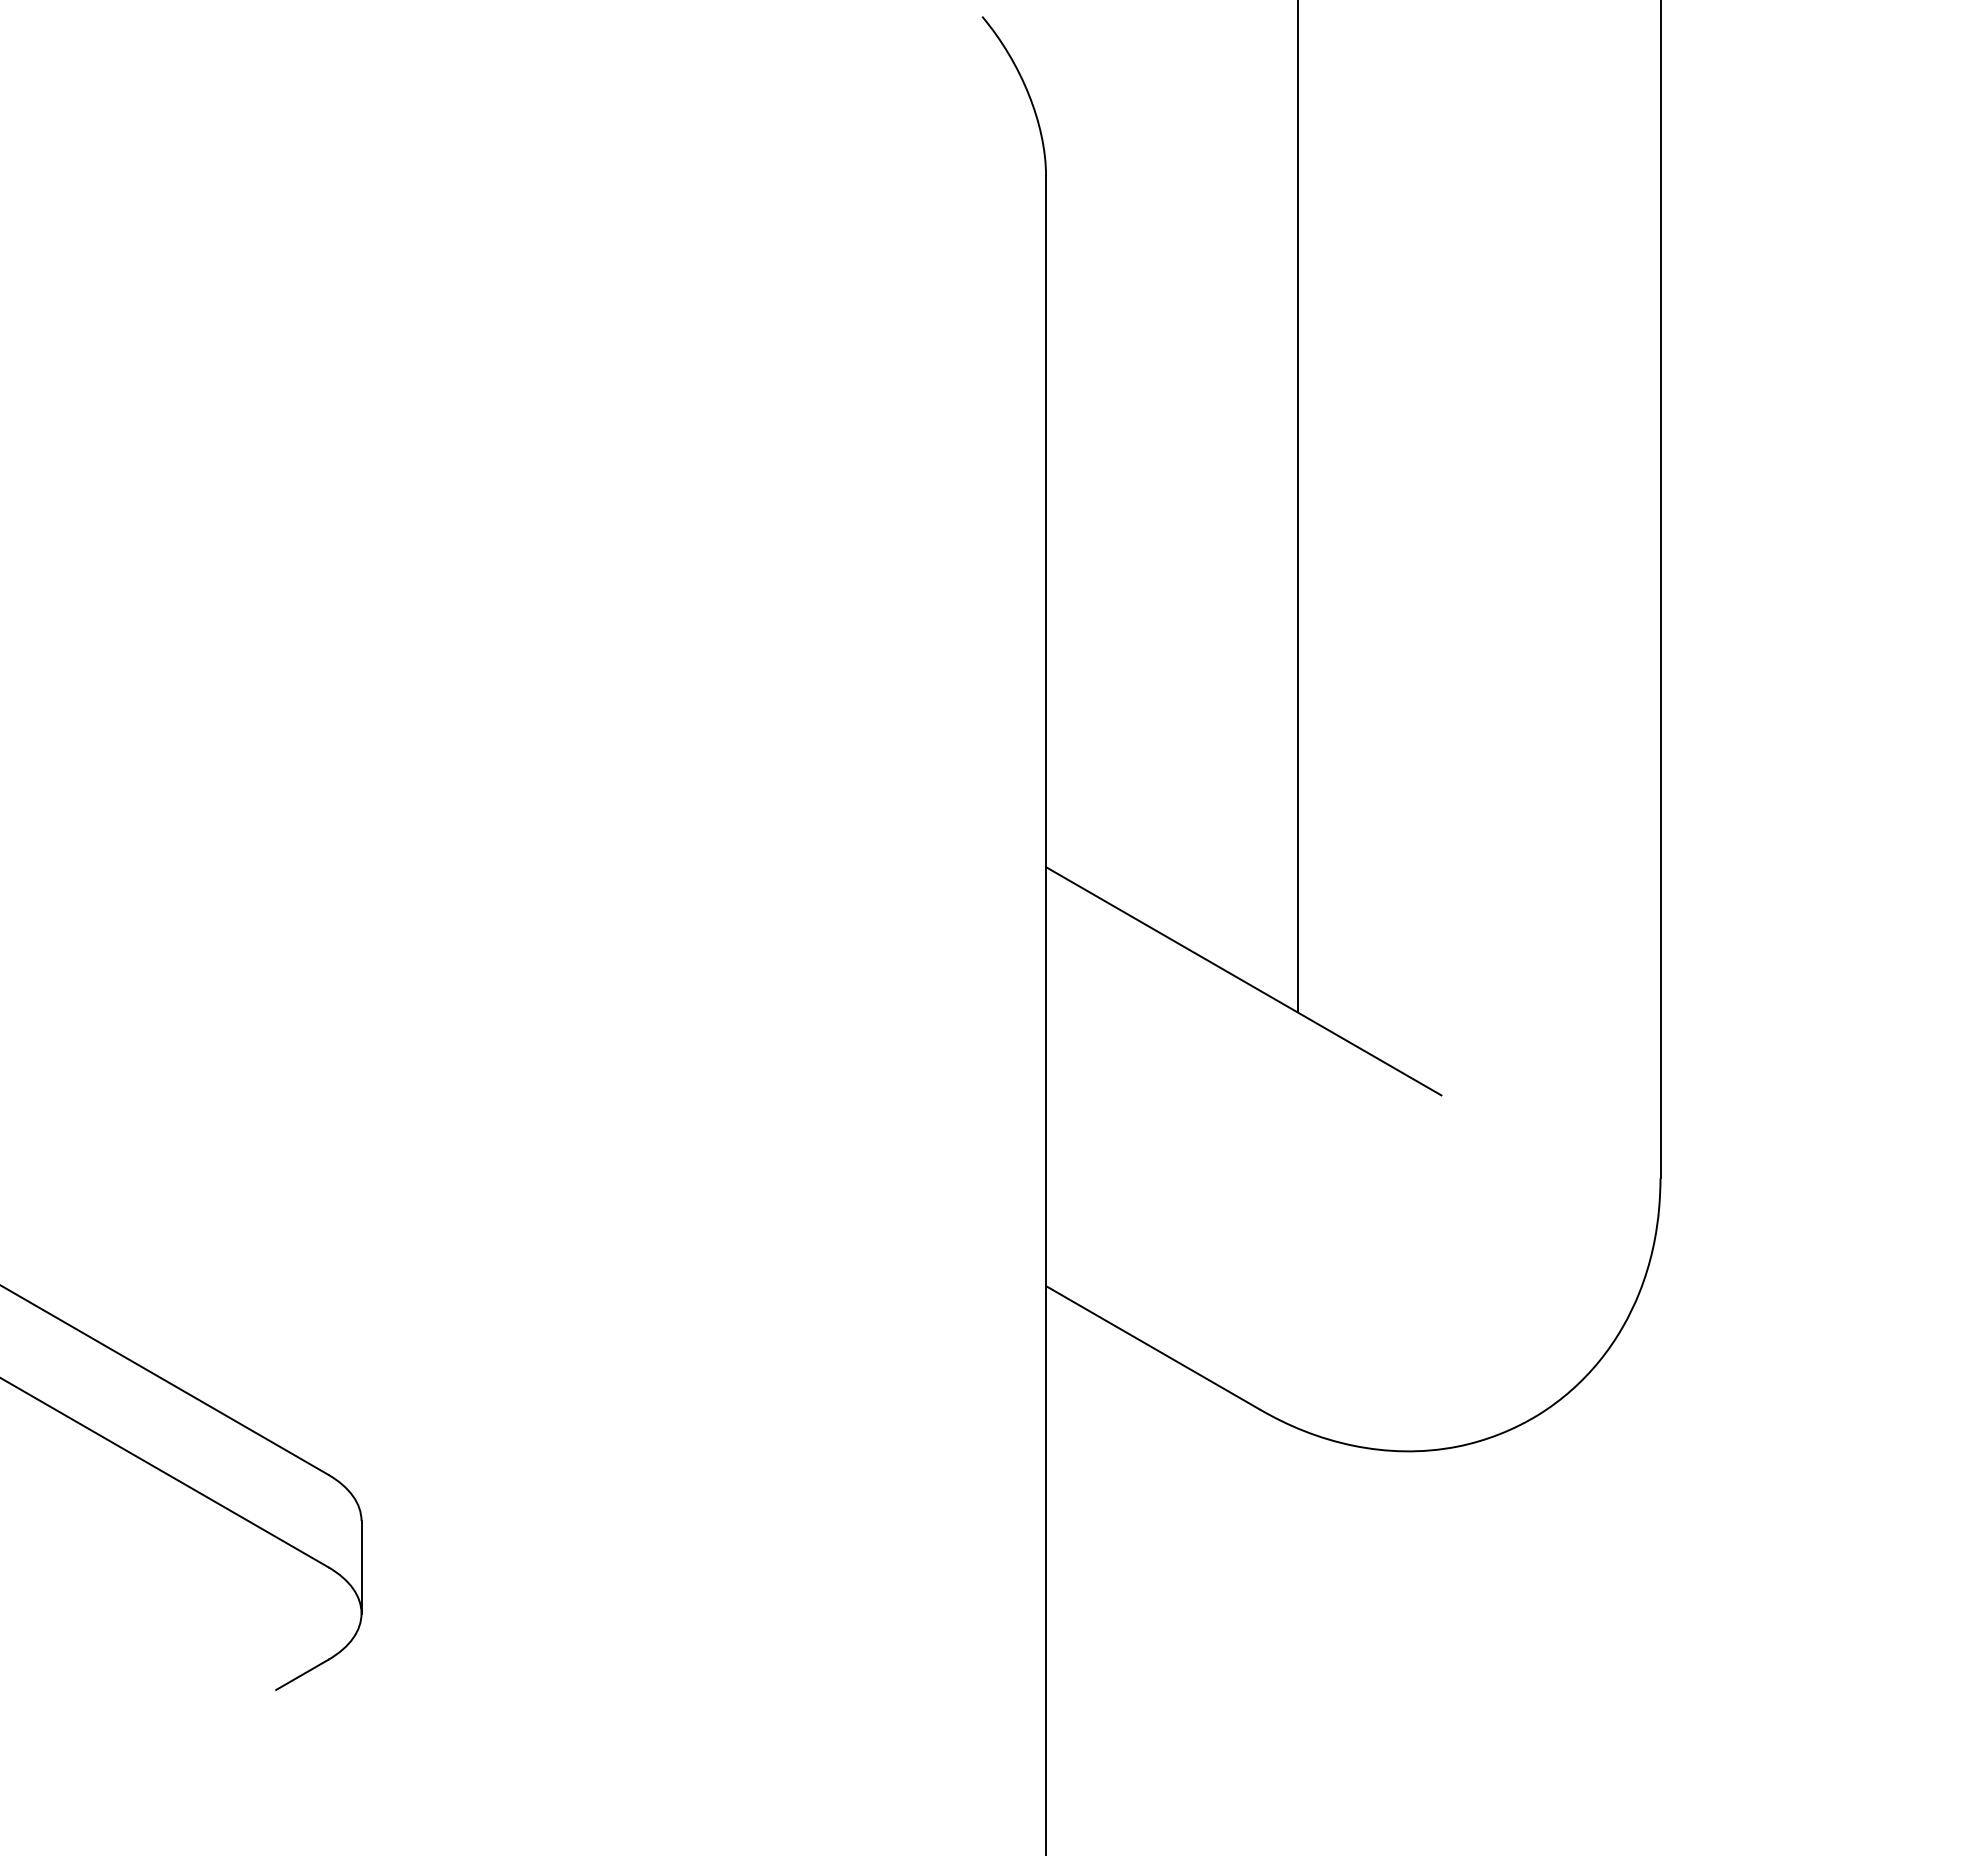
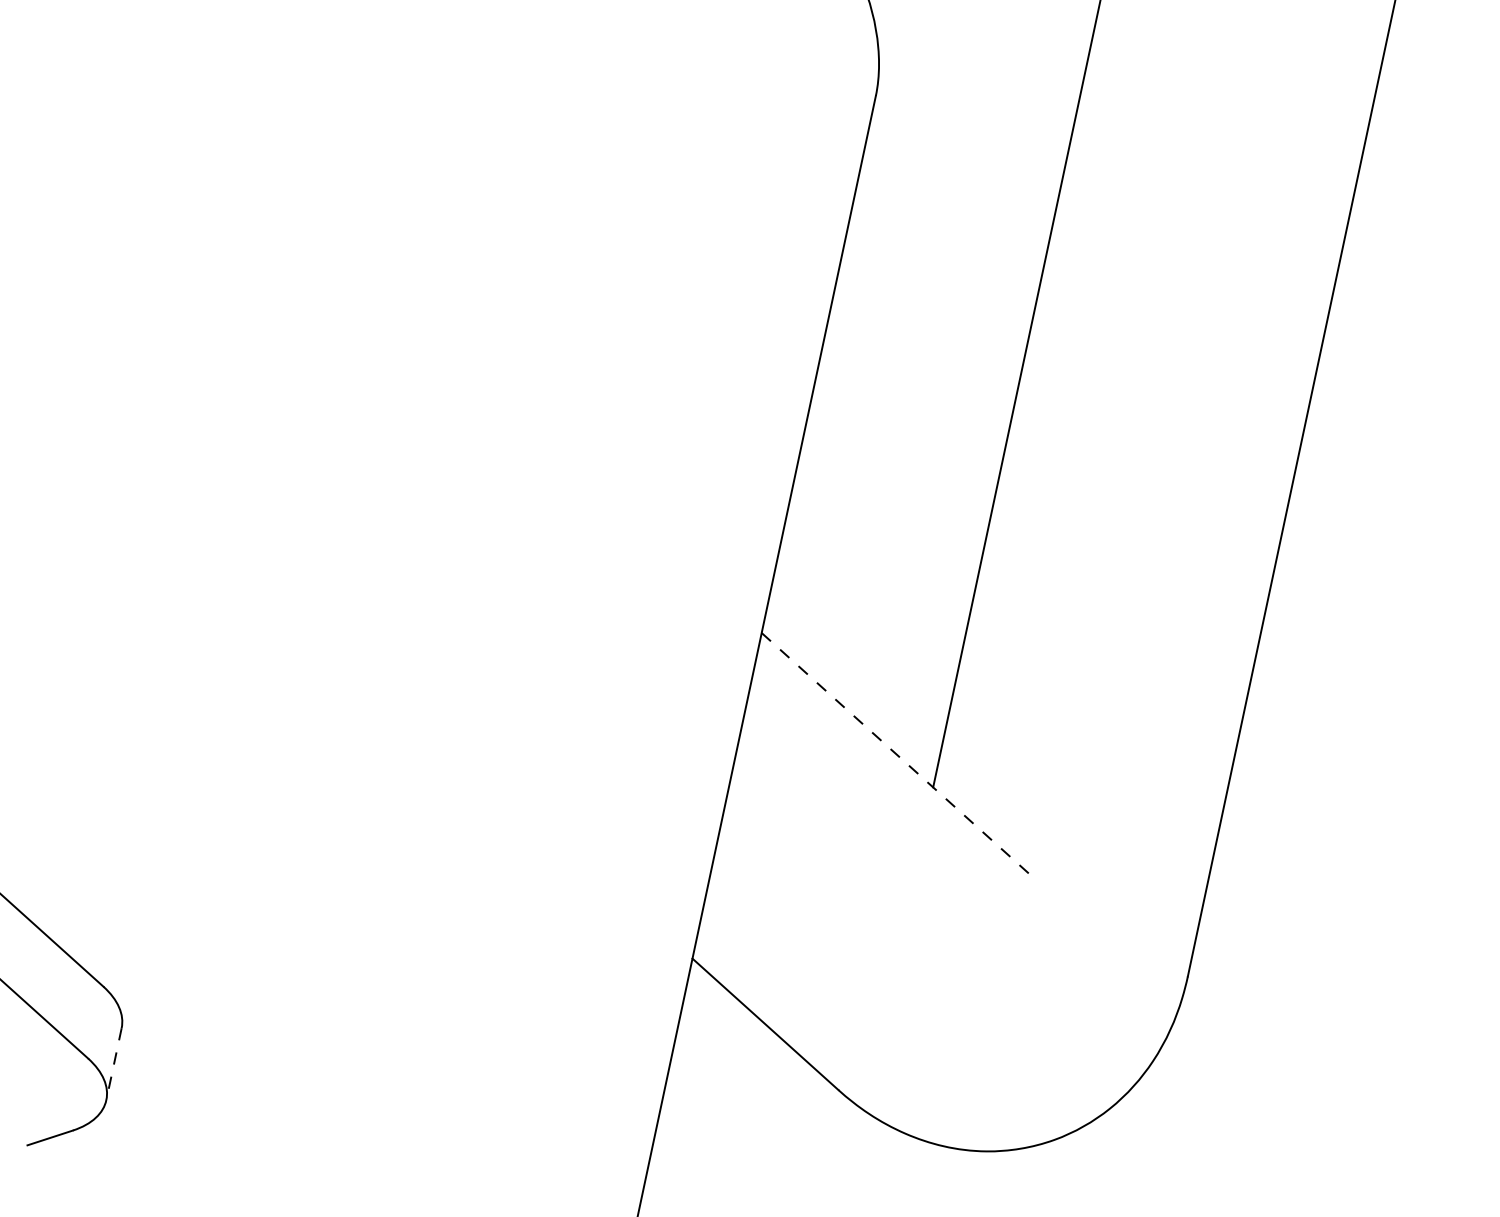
line: (1244, 981) -> (897, 754), solid -> dashed
line: (361, 1567) -> (113, 1064), solid -> dashed

